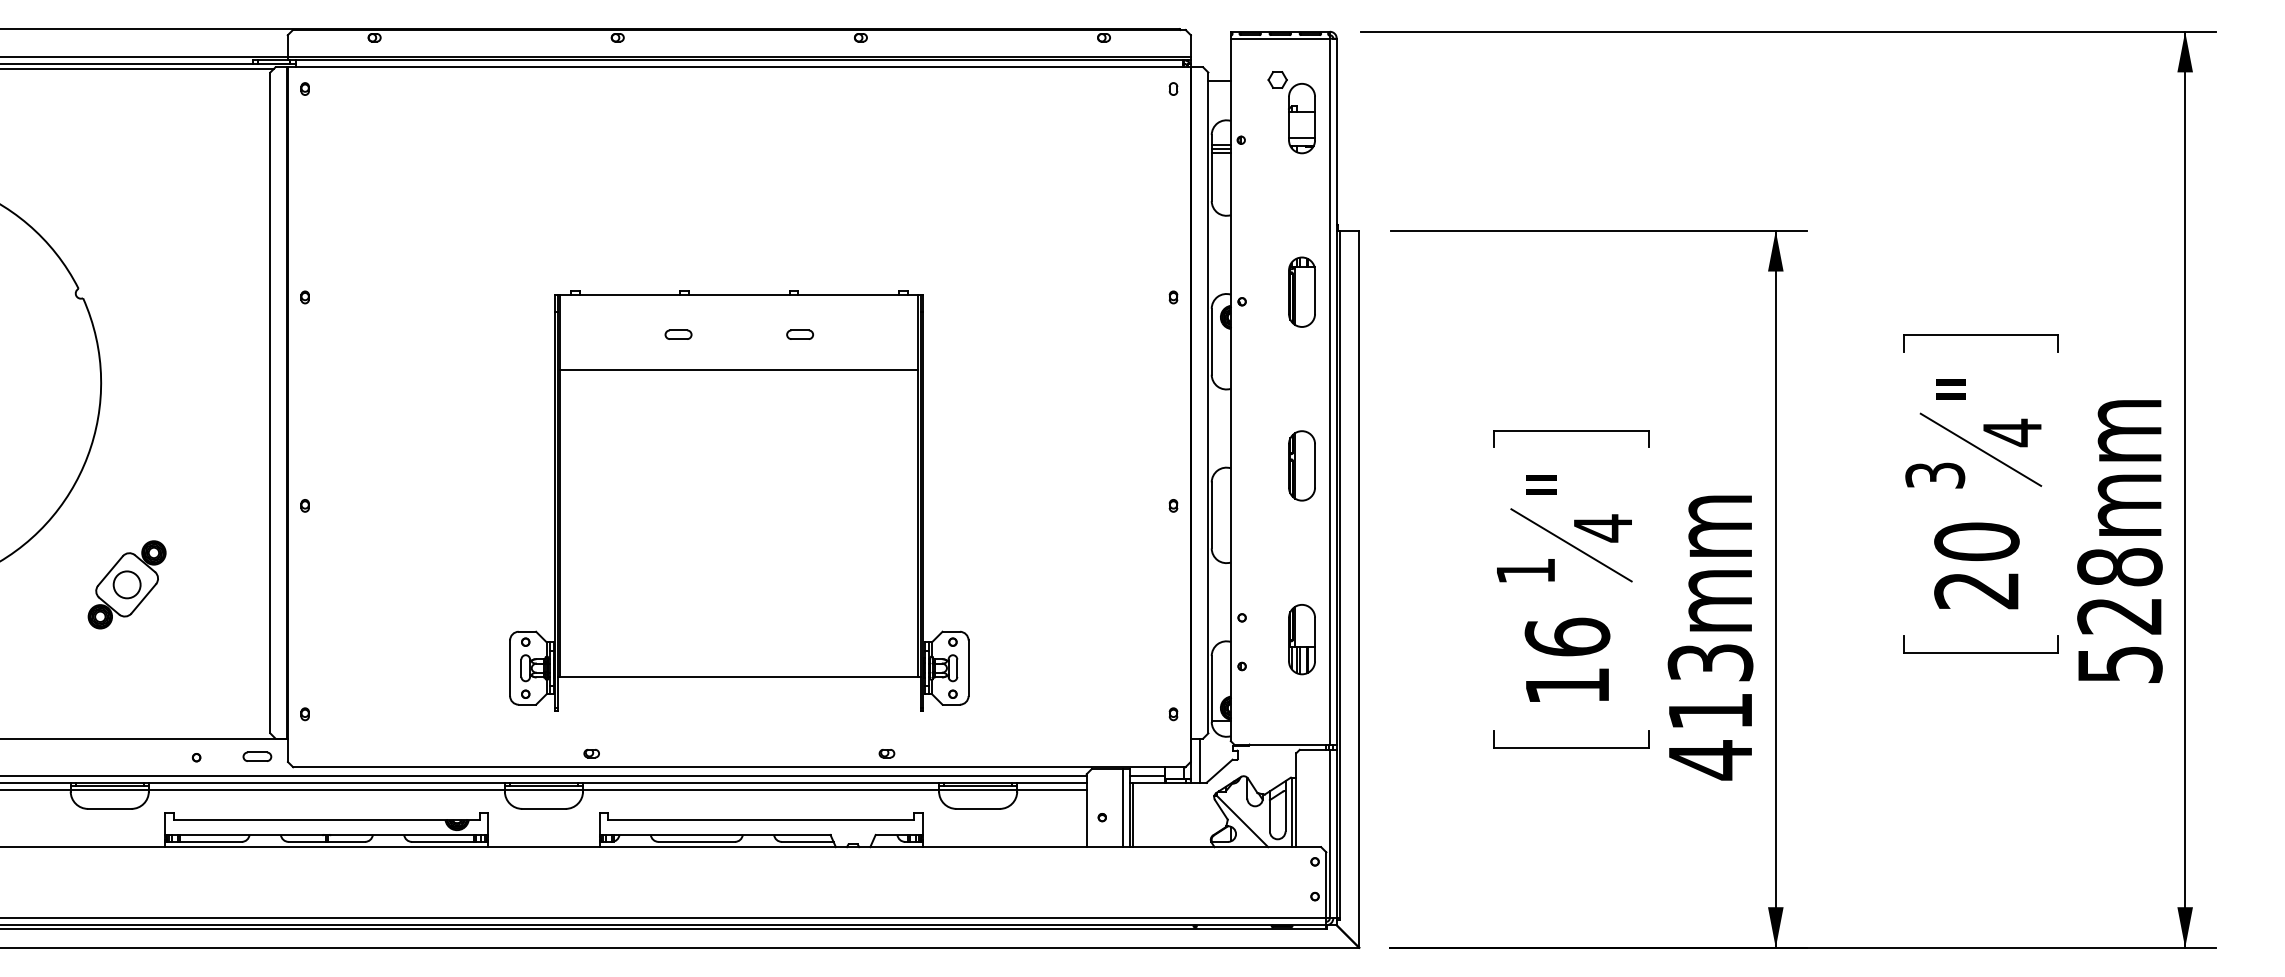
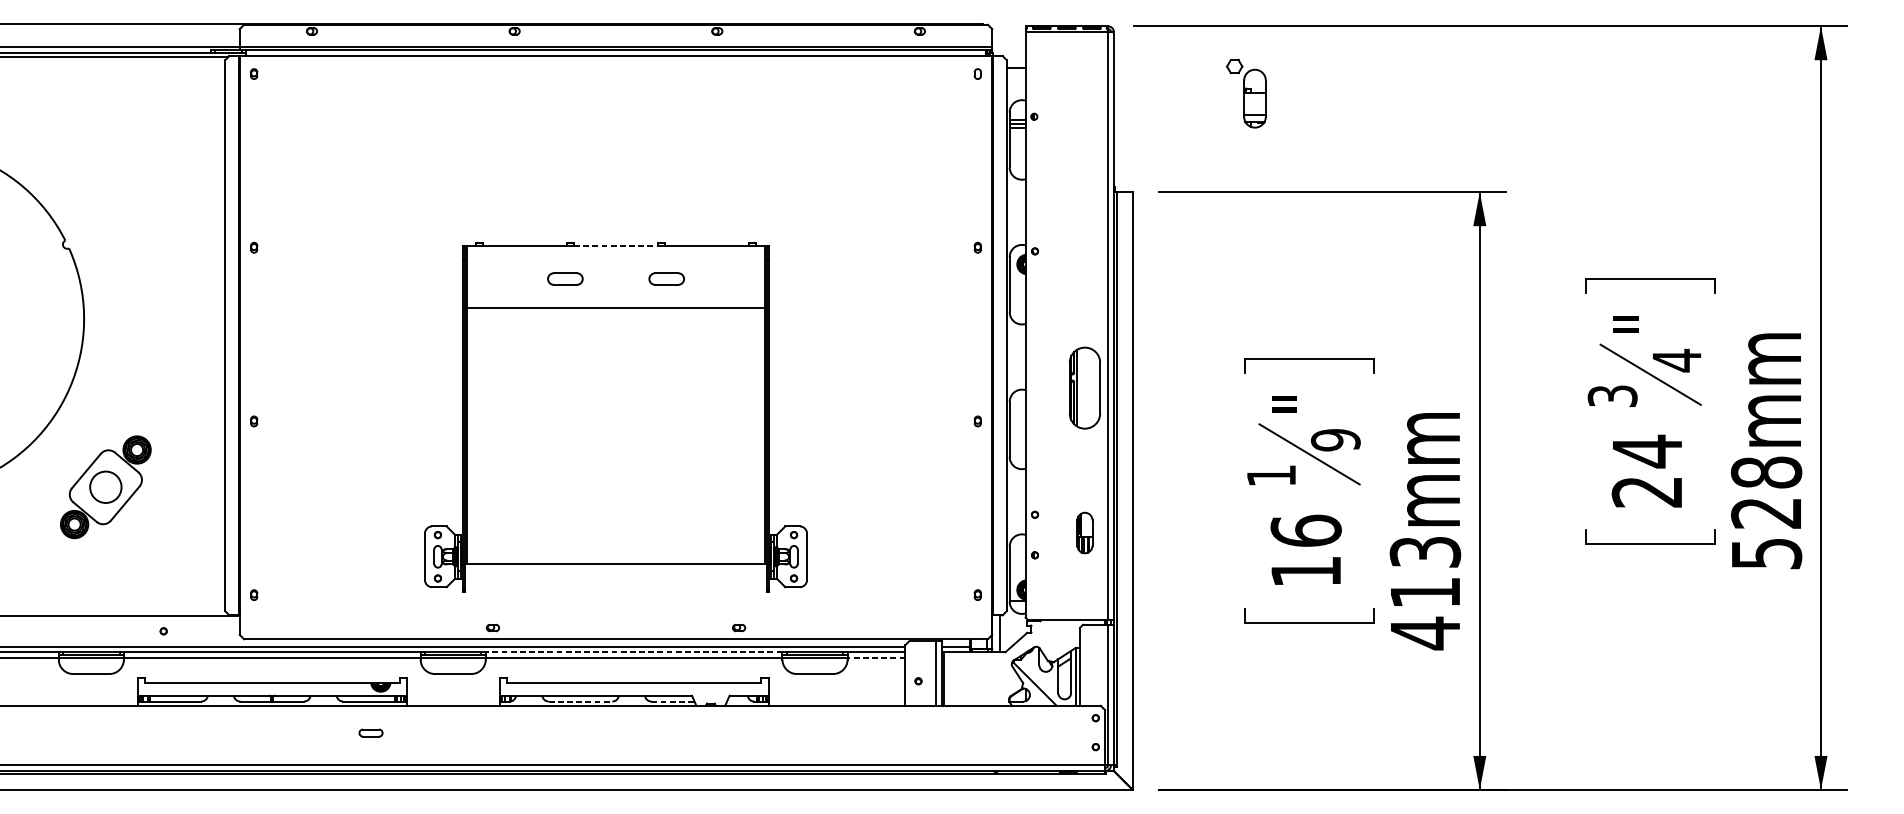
part: (1291, 112) -> (1246, 93), moved
part: (1301, 291) -> (1084, 242), removed
line: (739, 294) -> (616, 245), solid -> dashed
part: (678, 334) -> (565, 278), size x1.6
part: (799, 334) -> (666, 278), size x1.6
part: (1301, 465) -> (1084, 387), size x1.4
text: (1603, 528) -> (1336, 440), 4 -> 9
text: (1976, 541) -> (1647, 451), 20 -> 24
part: (126, 584) -> (105, 487), size x1.4
part: (1301, 639) -> (1084, 532), size x0.7
part: (257, 756) -> (371, 732), moved
line: (760, 782) -> (633, 652), solid -> dashed
line: (1051, 789) -> (876, 657), solid -> dashed
line: (697, 841) -> (581, 701), solid -> dashed
line: (807, 841) -> (672, 701), solid -> dashed

